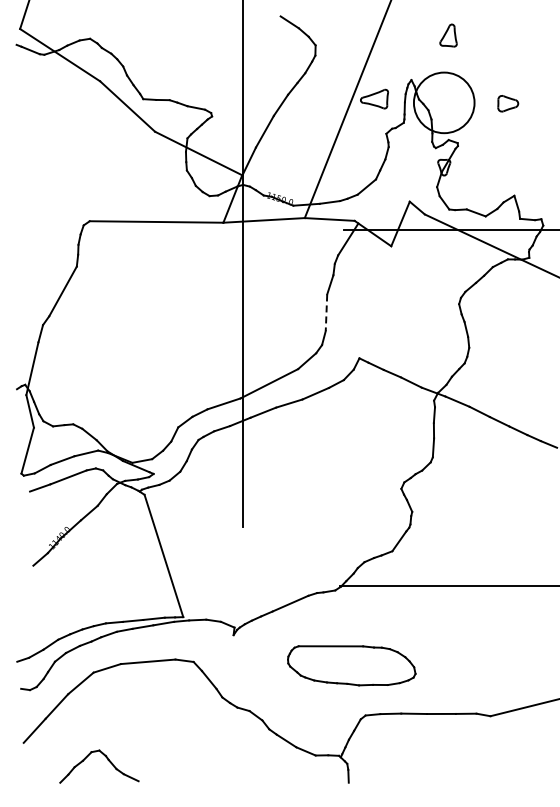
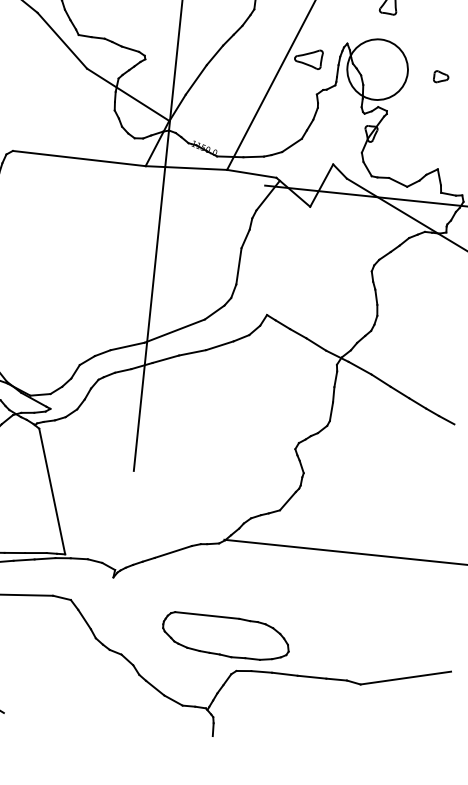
part: (508, 103) -> (441, 76), size x0.71
line: (326, 313) -> (238, 267), dashed -> solid
part: (351, 665) -> (225, 636), moved

